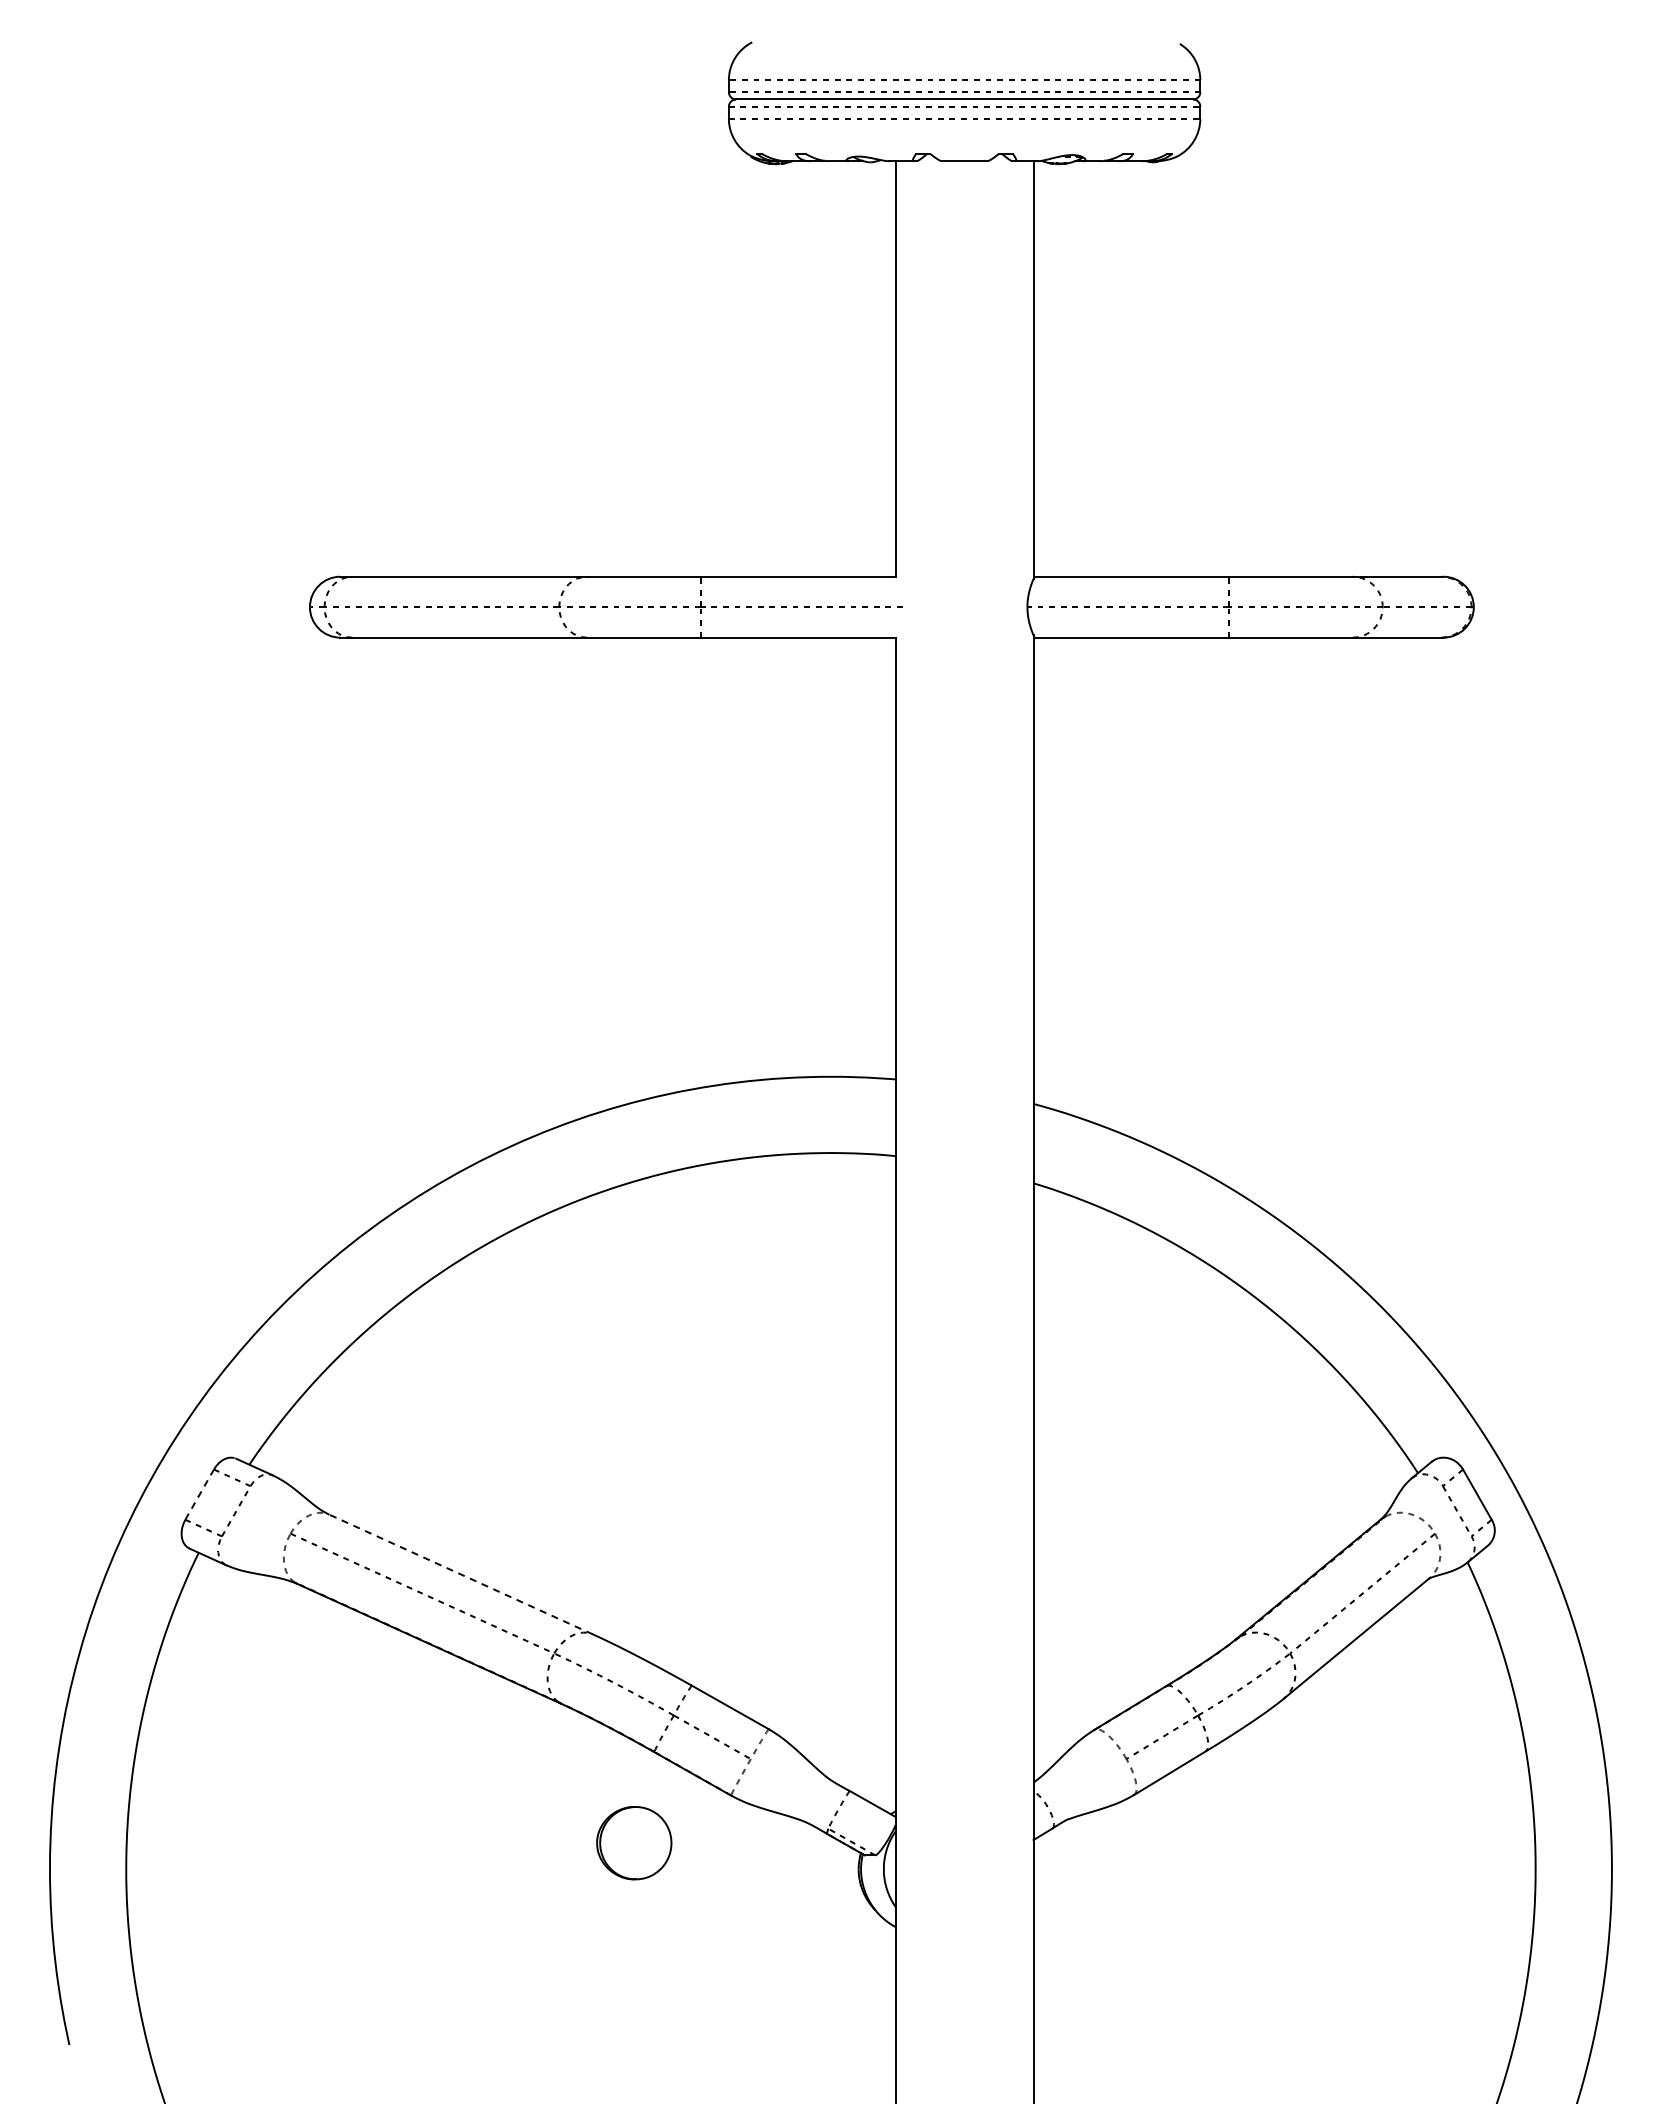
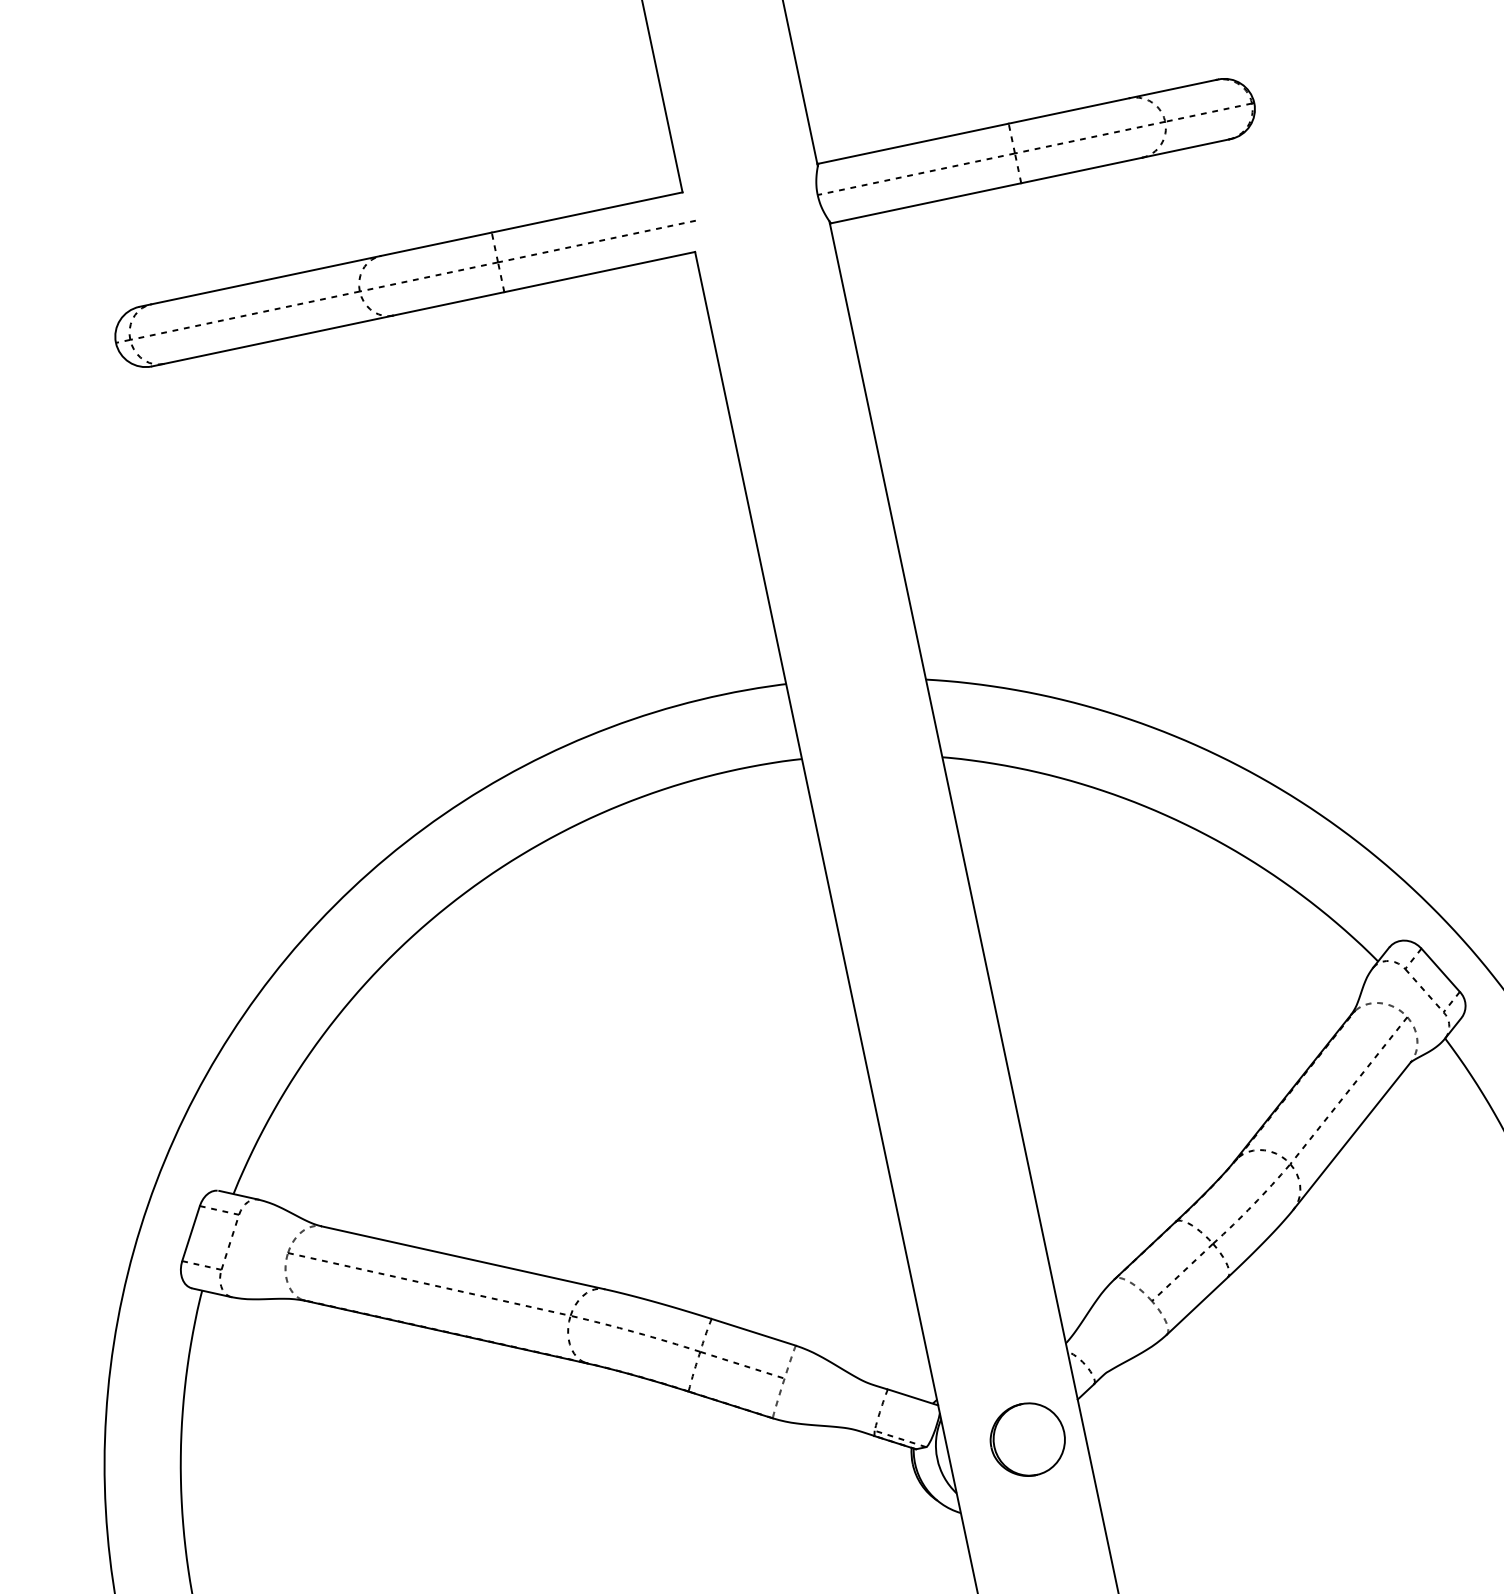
line: (199, 1494) -> (190, 1233), dashed -> solid
line: (461, 1574) -> (463, 1257), dashed -> solid
part: (634, 1843) -> (1028, 1440), moved

